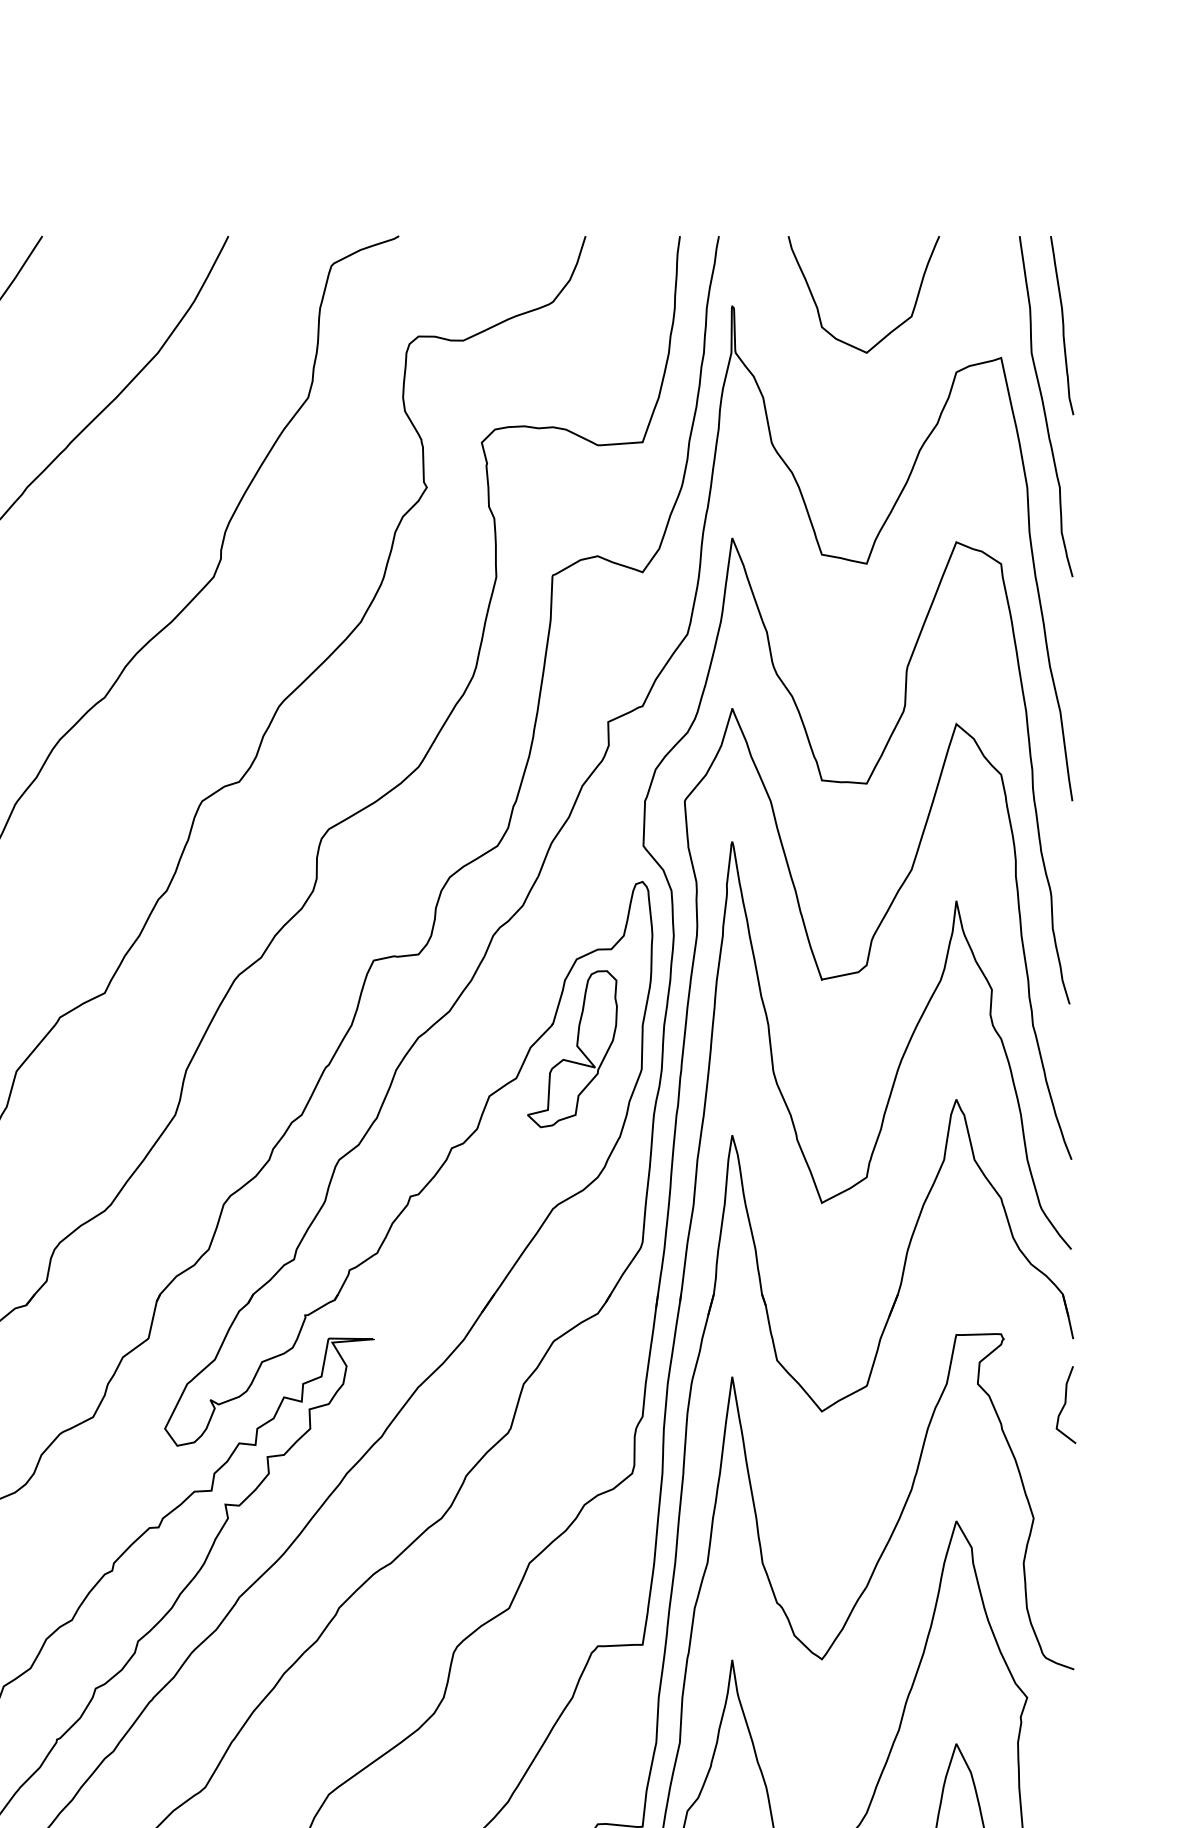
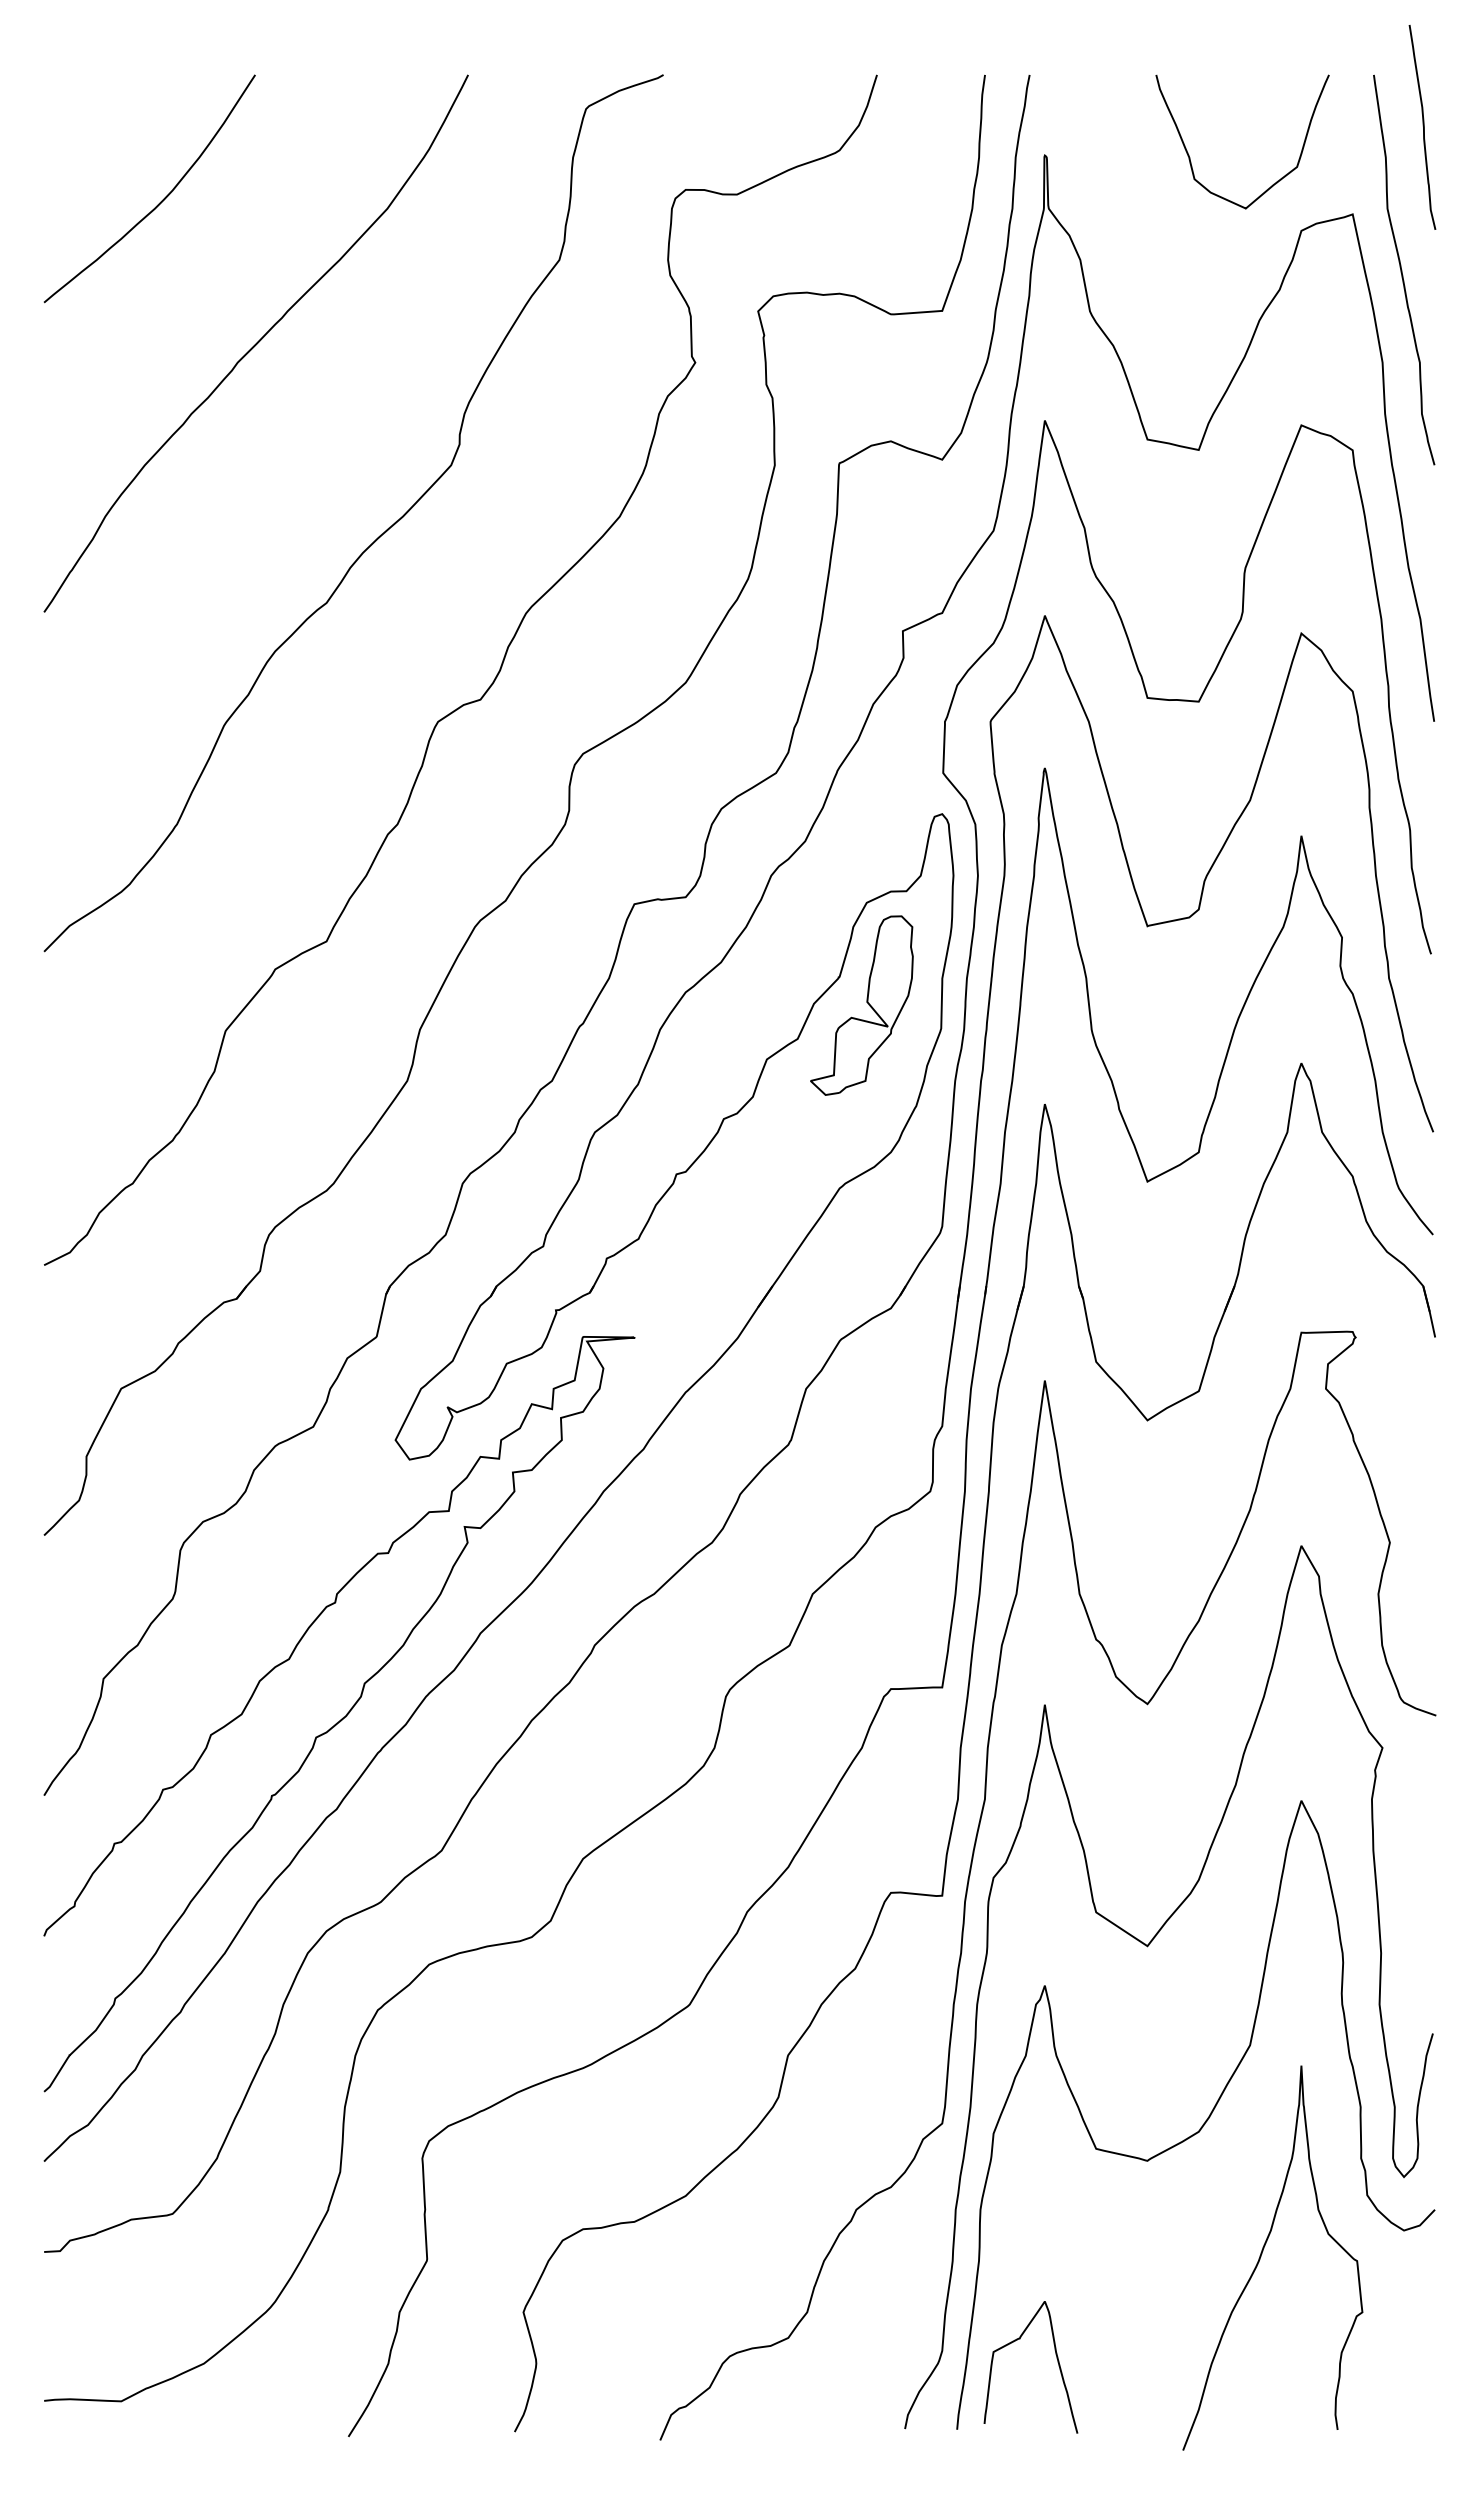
curve: (1062, 324) -> (1422, 126), moved
curve: (890, 330) -> (1273, 183), moved
curve: (1065, 1404) -> (1426, 1412), removed

